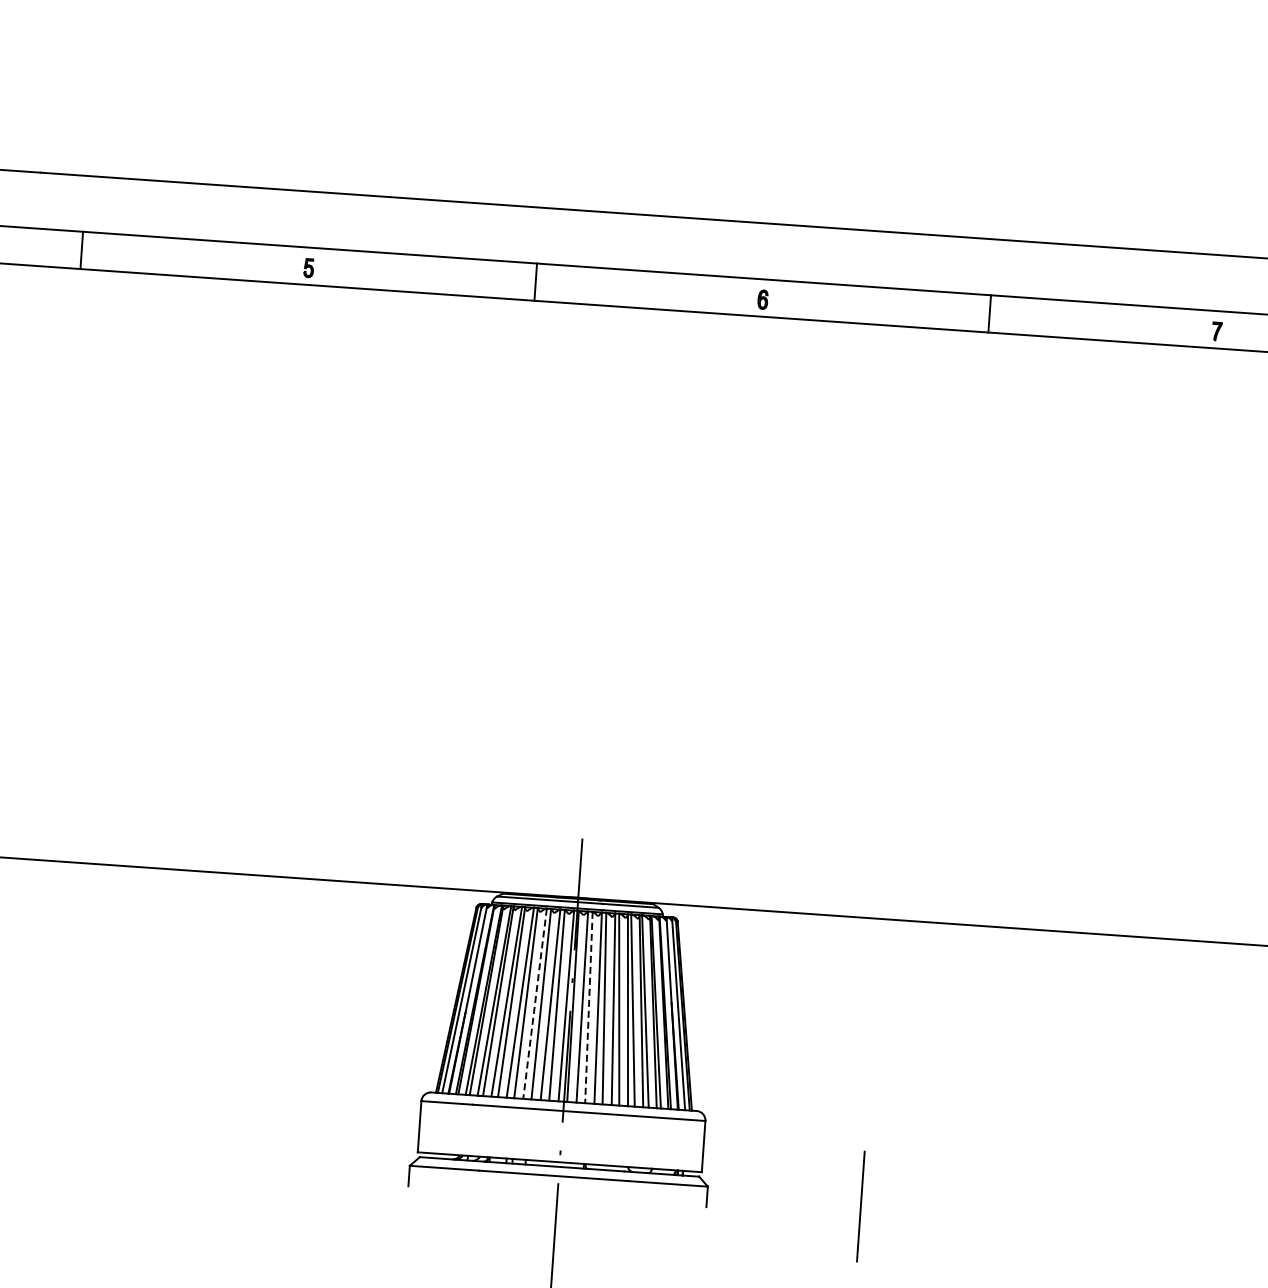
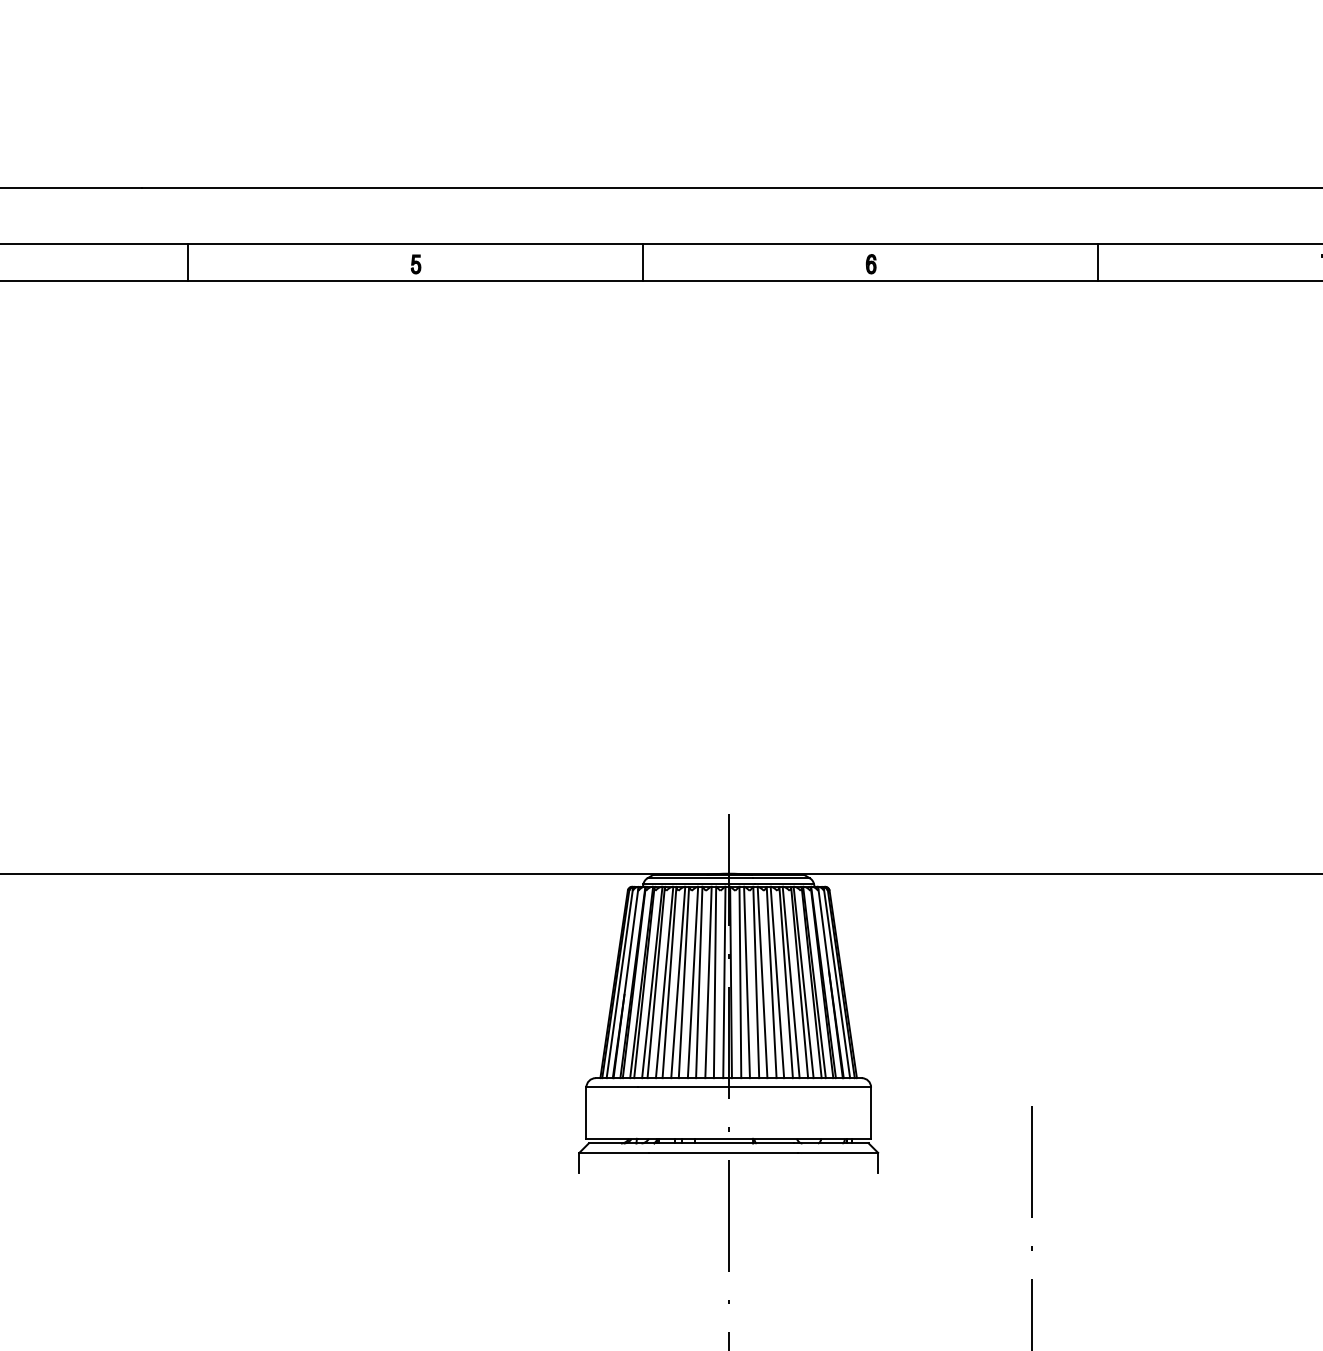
line: (535, 1003) -> (693, 982), dashed -> solid
line: (589, 1007) -> (747, 982), dashed -> solid

